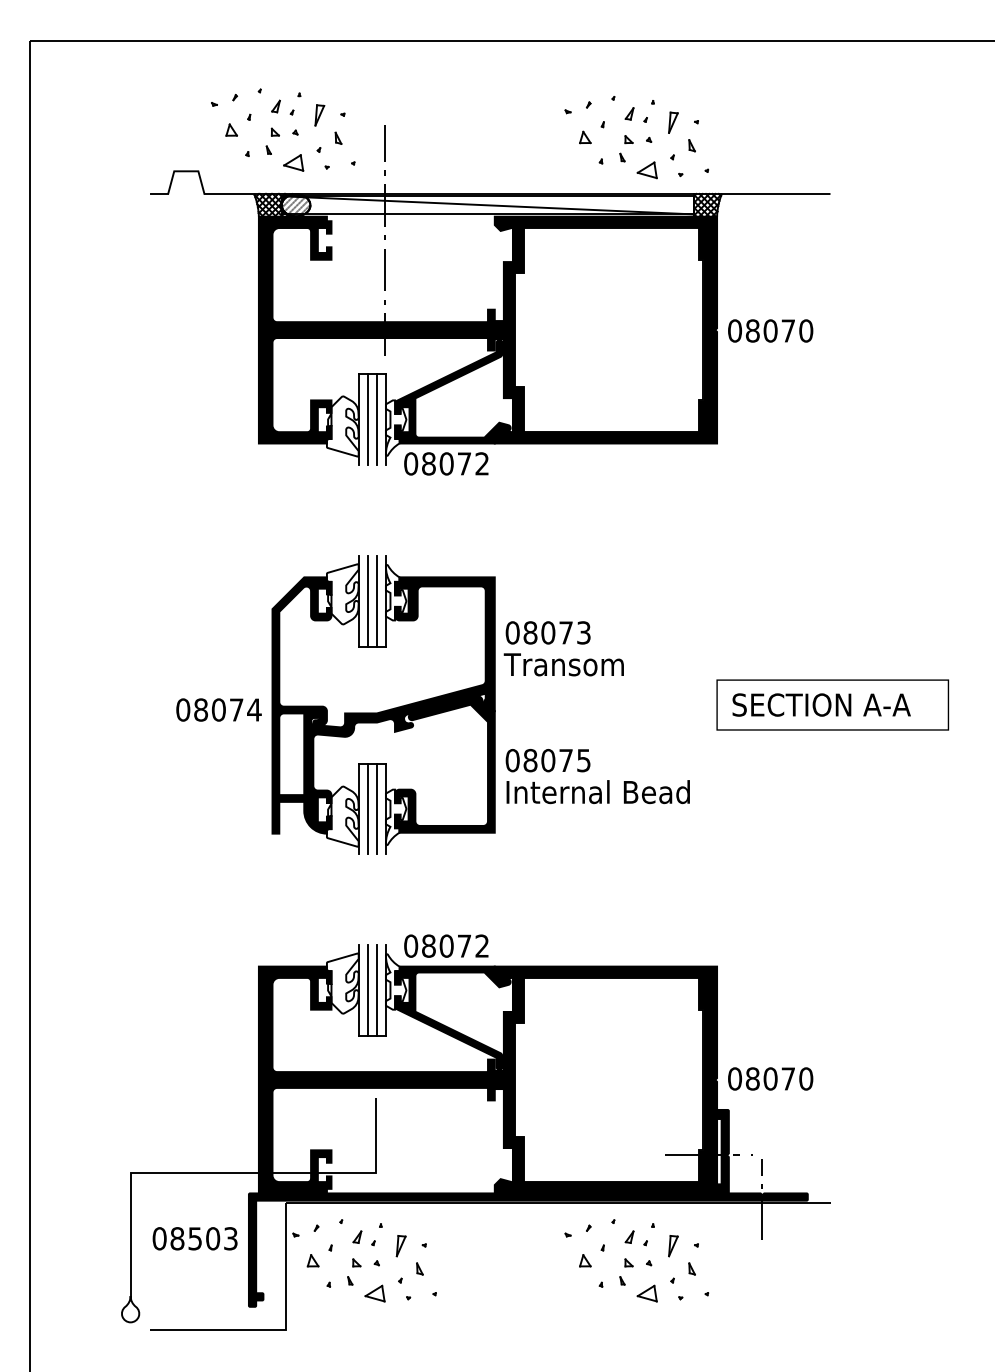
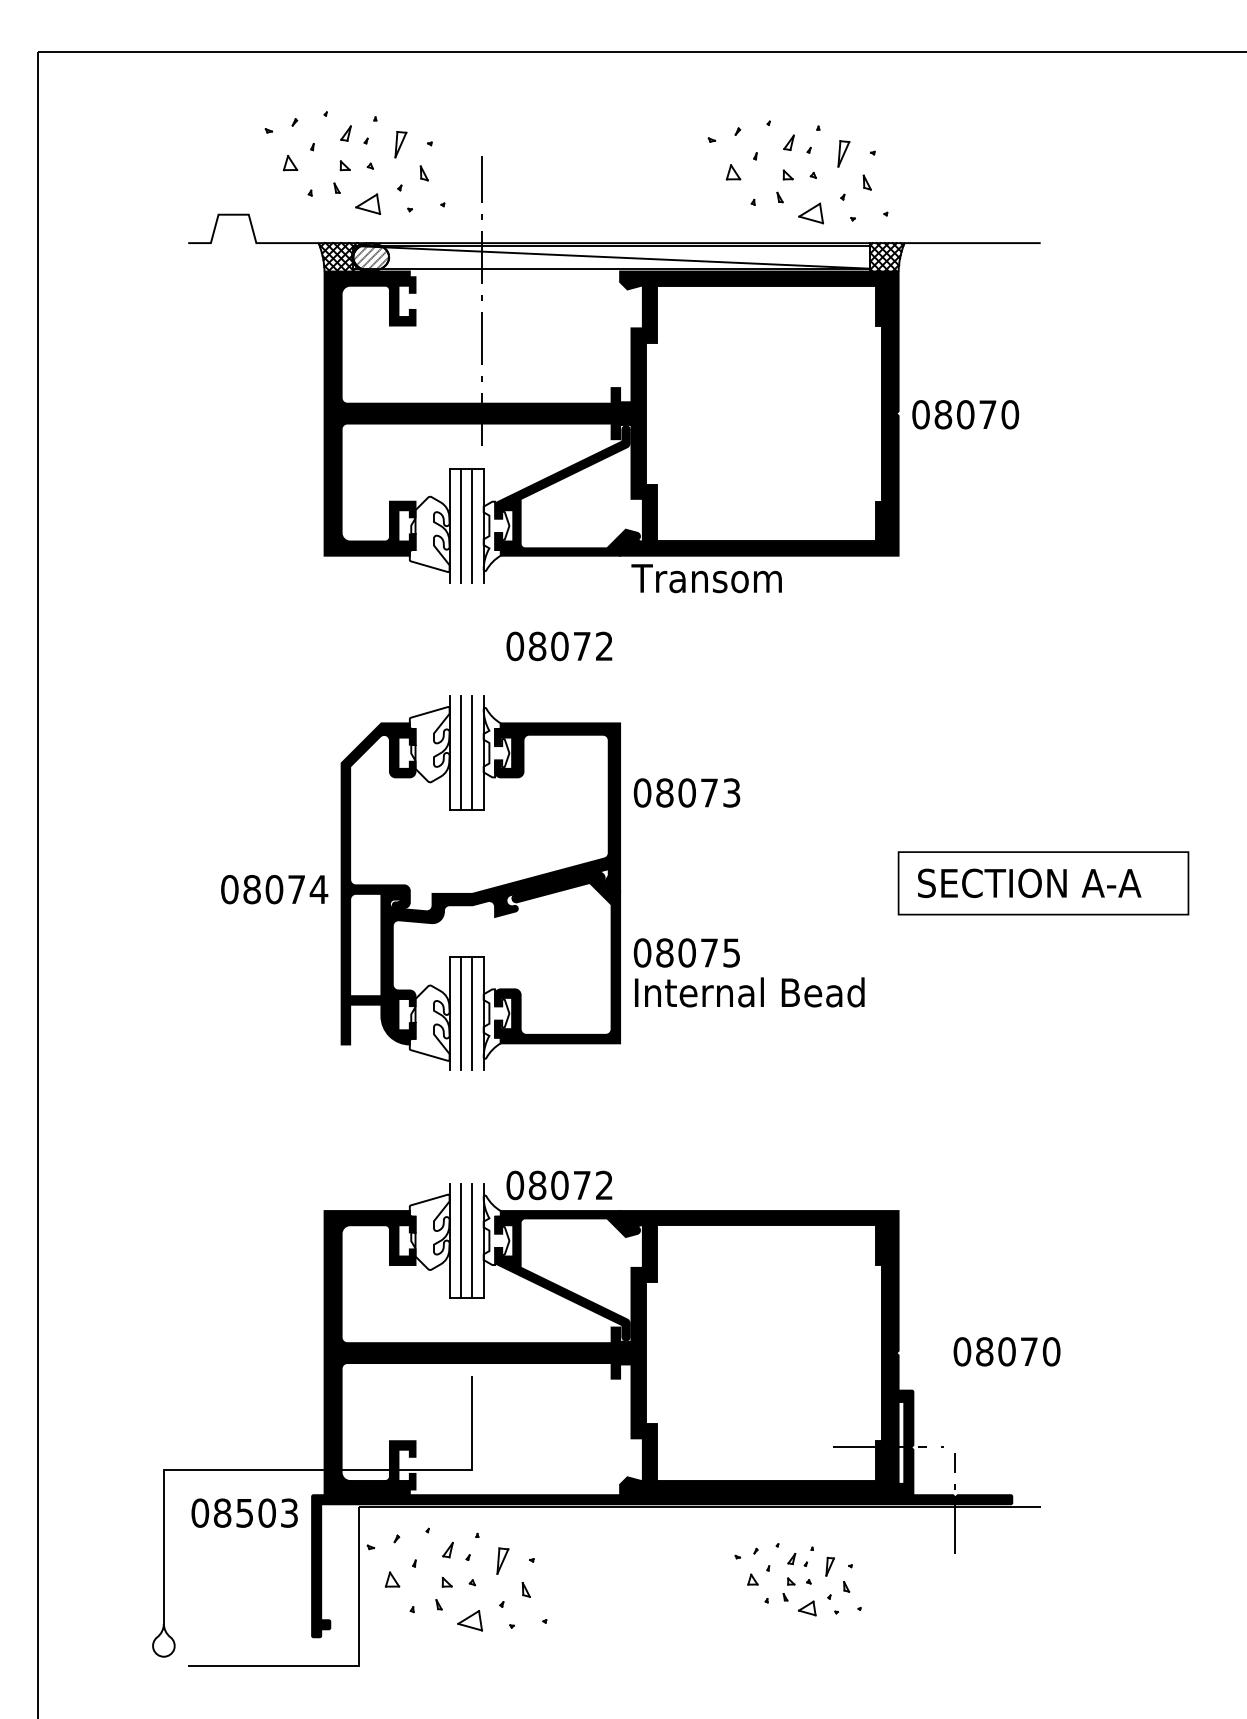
text: (446, 463) -> (559, 645), moved
text: (563, 664) -> (706, 578), moved
text: (770, 1078) -> (1006, 1351), moved
text: (194, 1238) -> (243, 1512), moved
part: (636, 1260) -> (797, 1579), size x0.7

